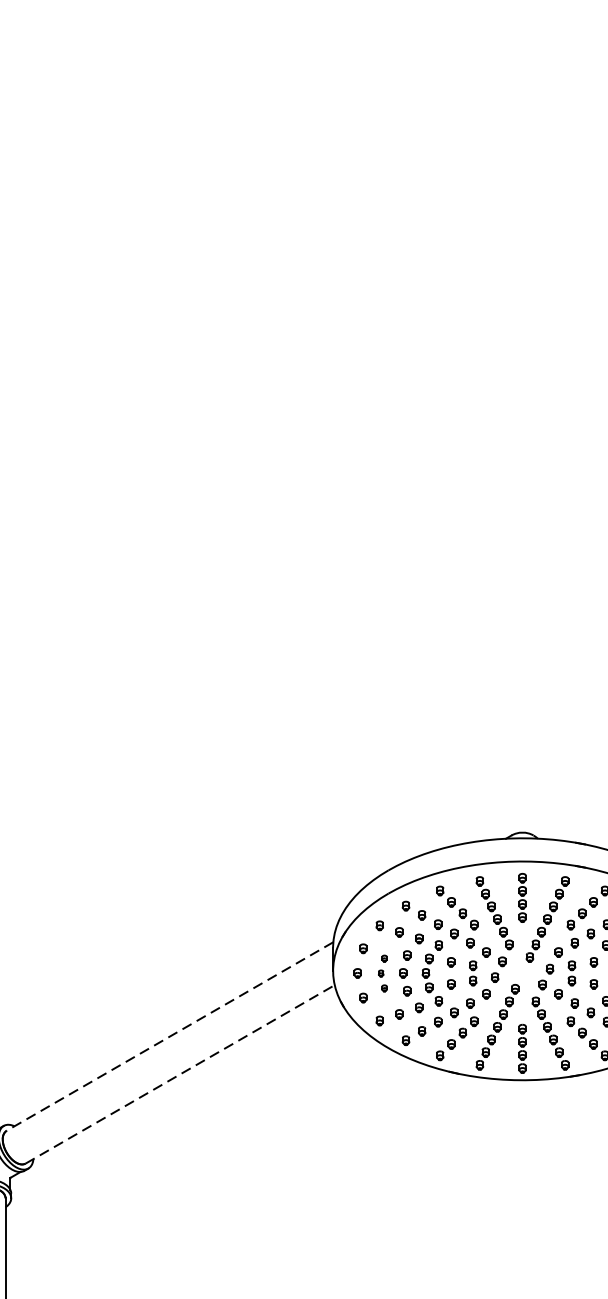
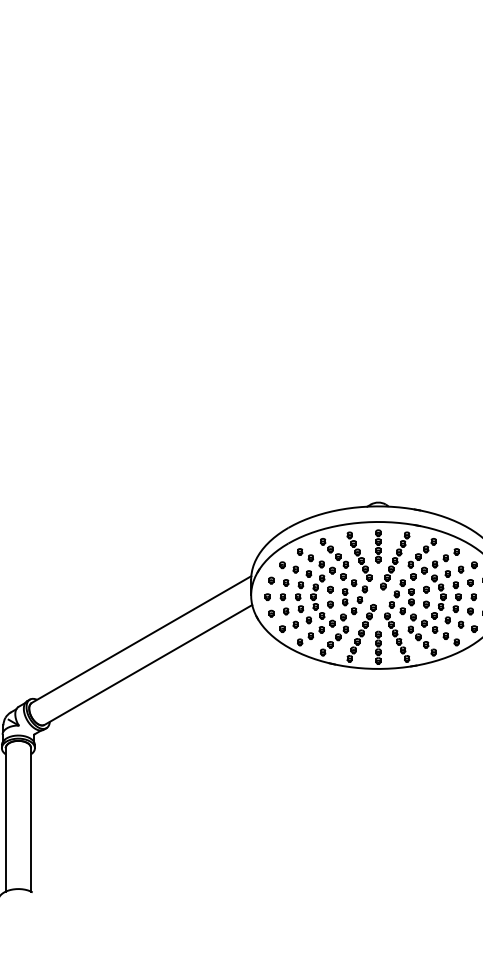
part: (382, 973) -> (284, 597), size x1.43
line: (169, 1036) -> (141, 639), dashed -> solid
line: (180, 1073) -> (148, 664), dashed -> solid

